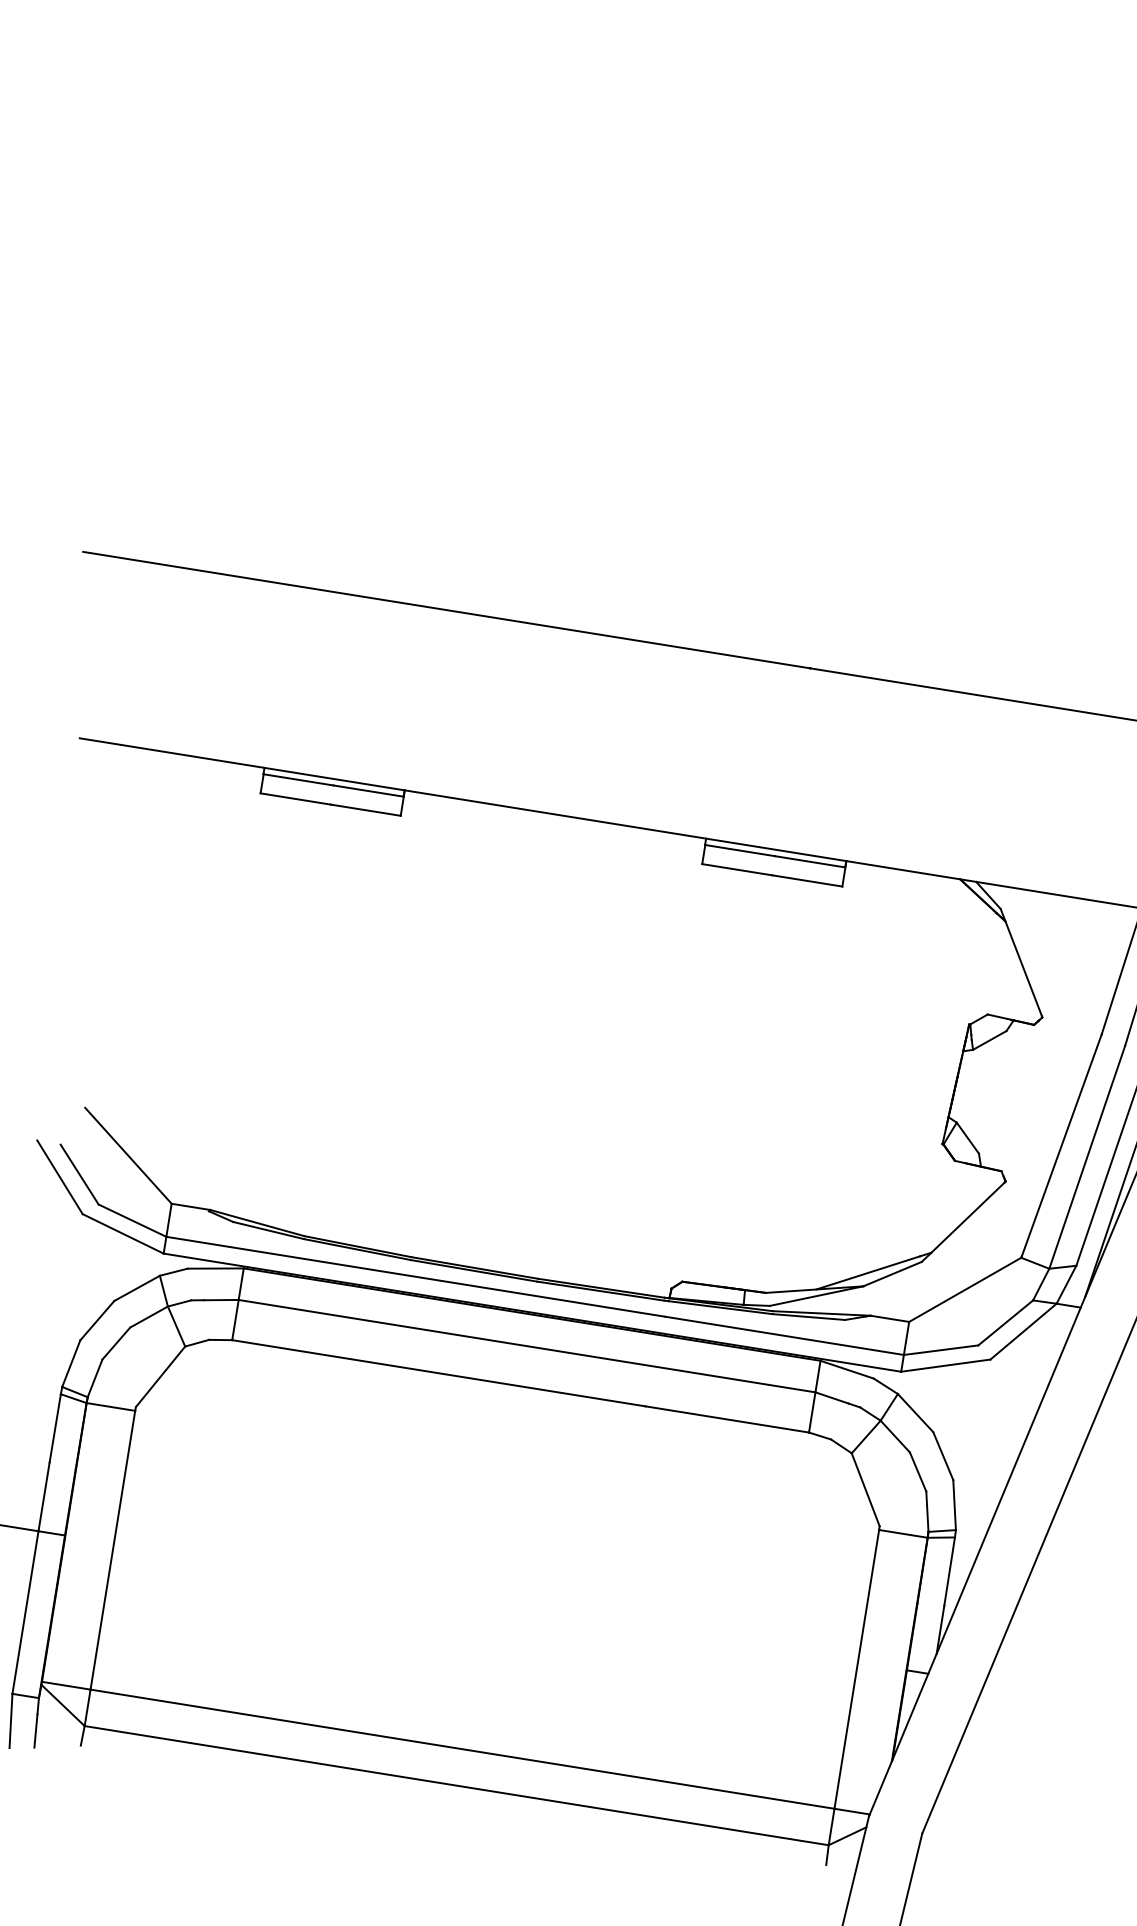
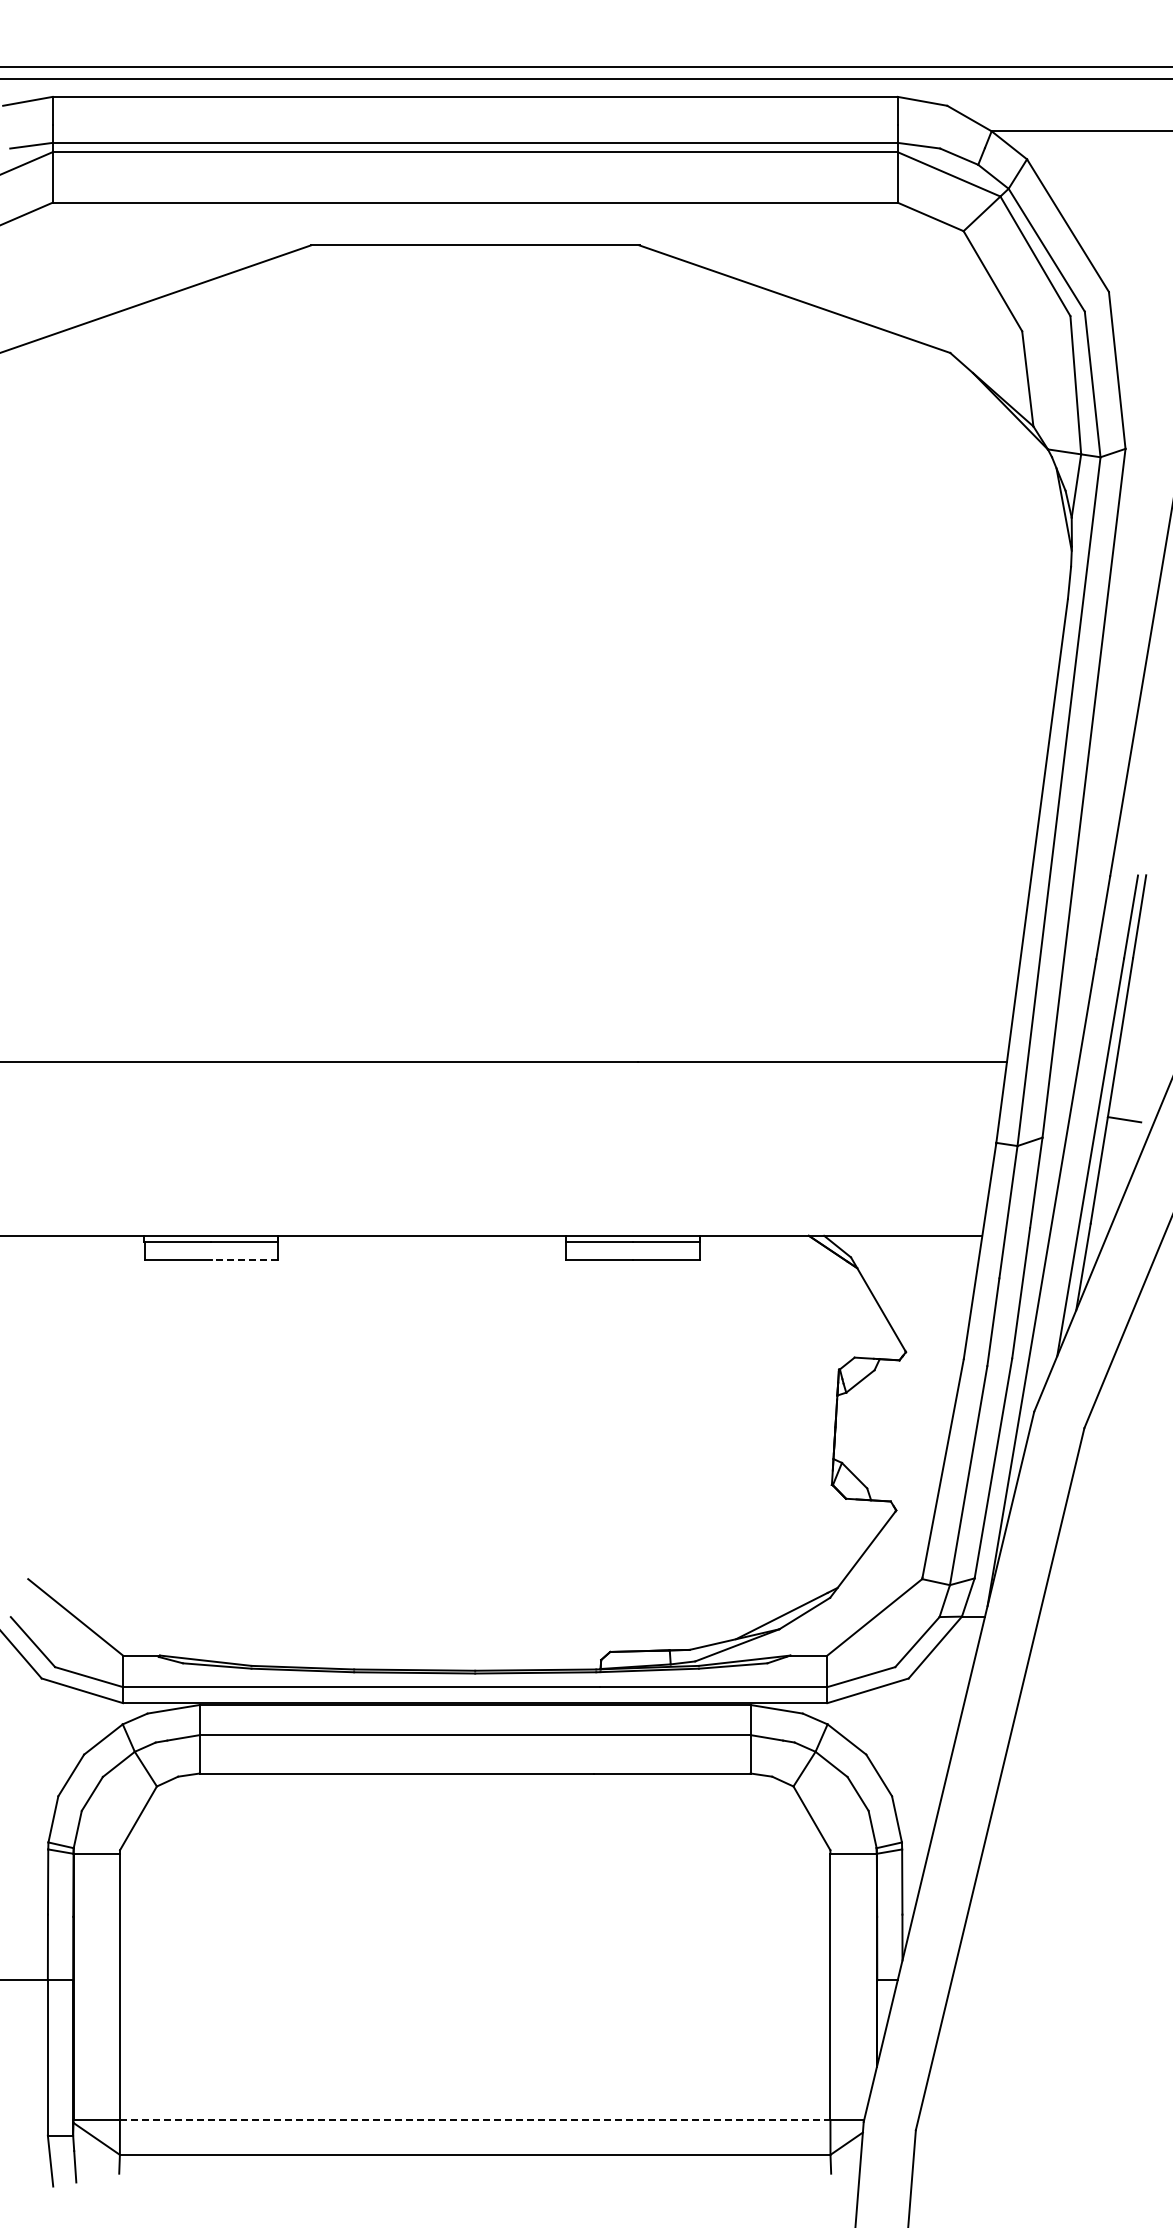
line: (365, 810) -> (244, 1260), solid -> dashed
line: (462, 1749) -> (475, 2120), solid -> dashed

